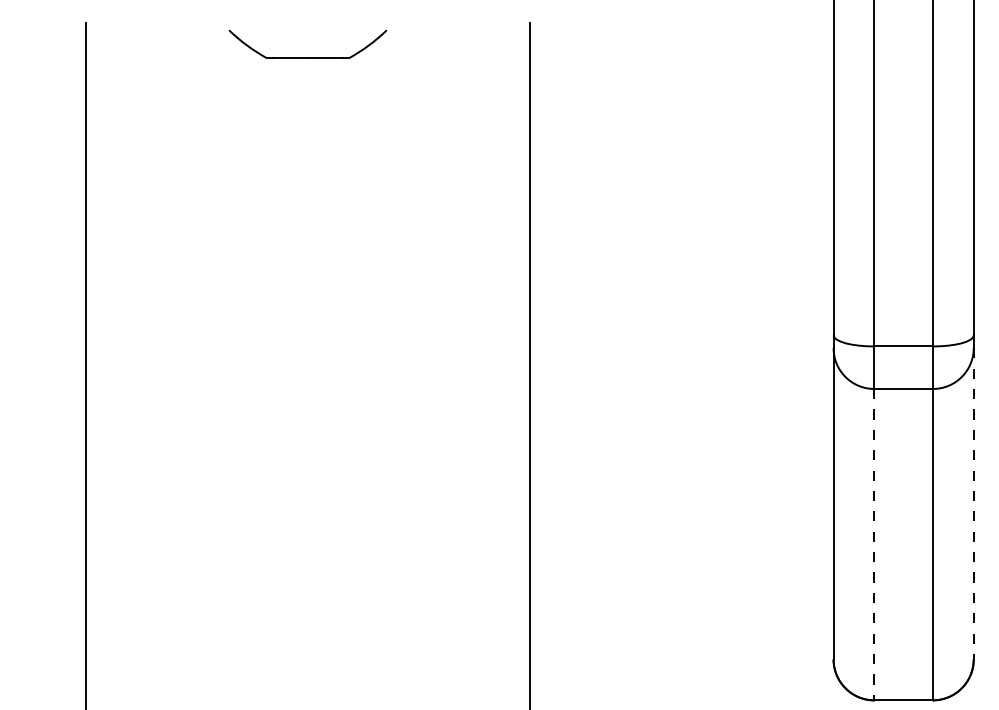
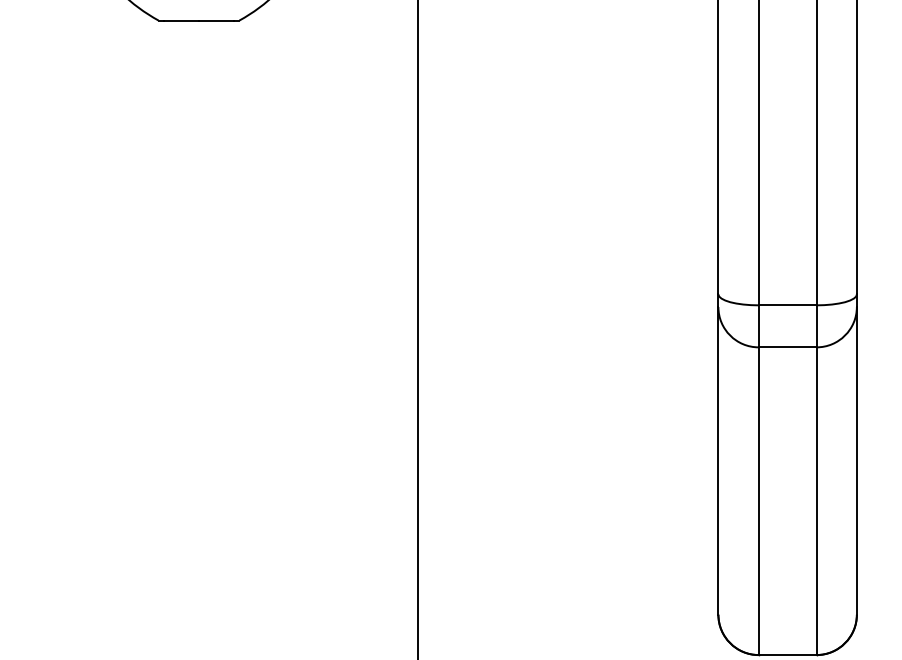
line: (973, 503) -> (856, 460), dashed -> solid
line: (874, 544) -> (758, 501), dashed -> solid

